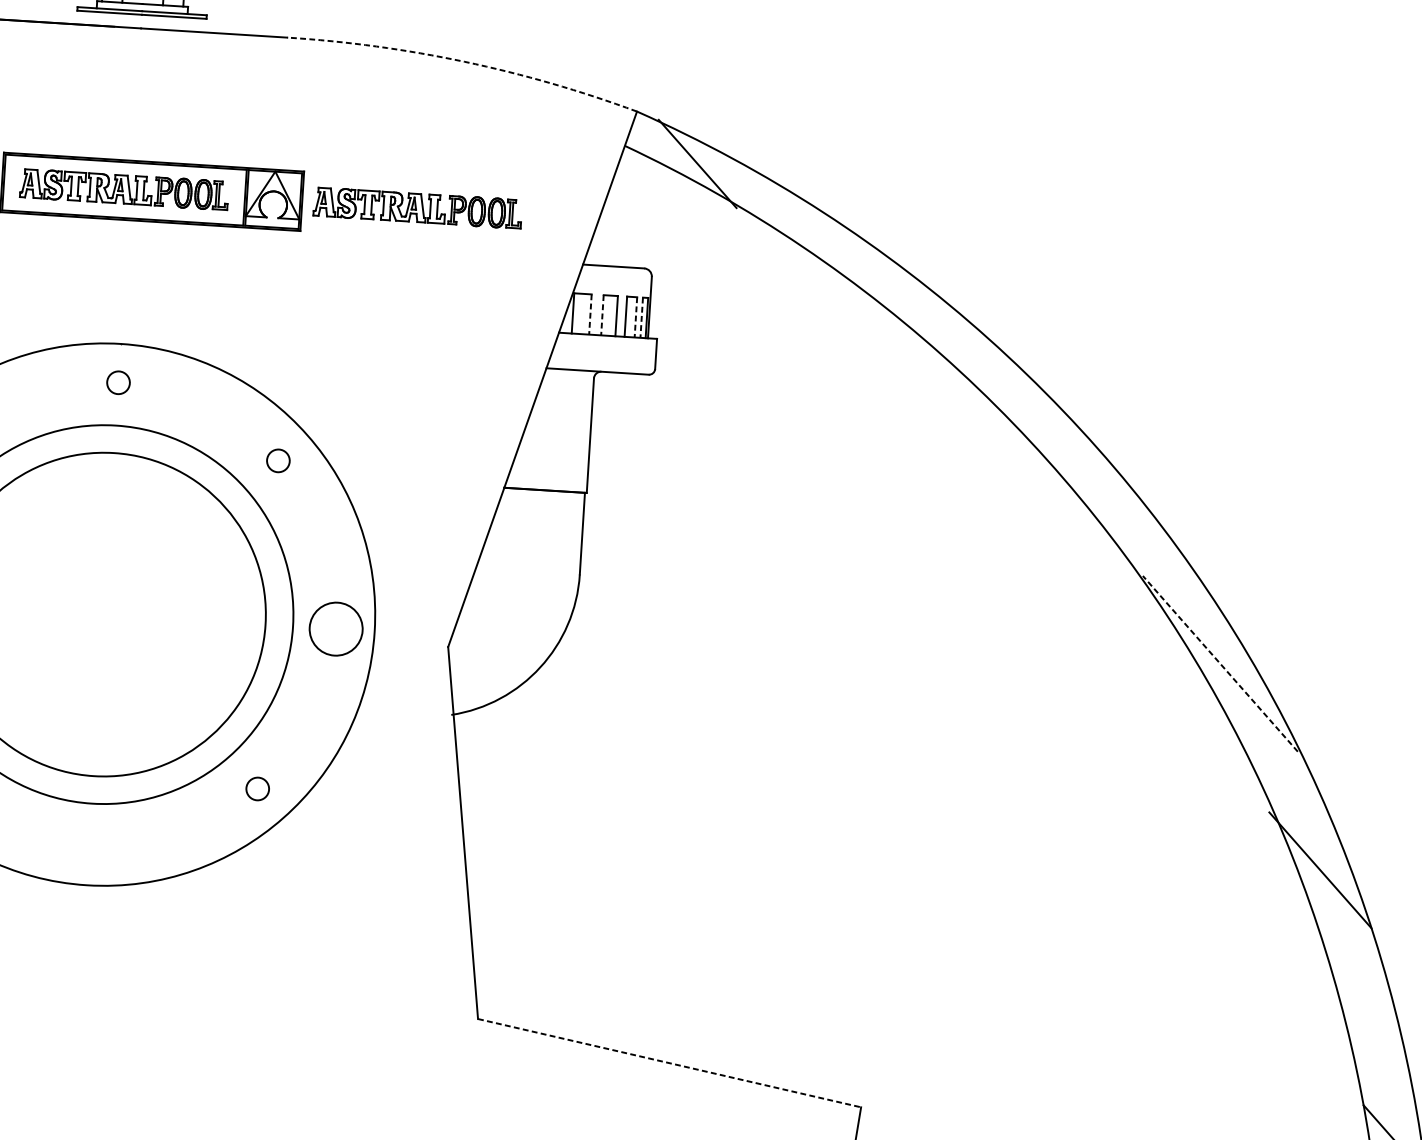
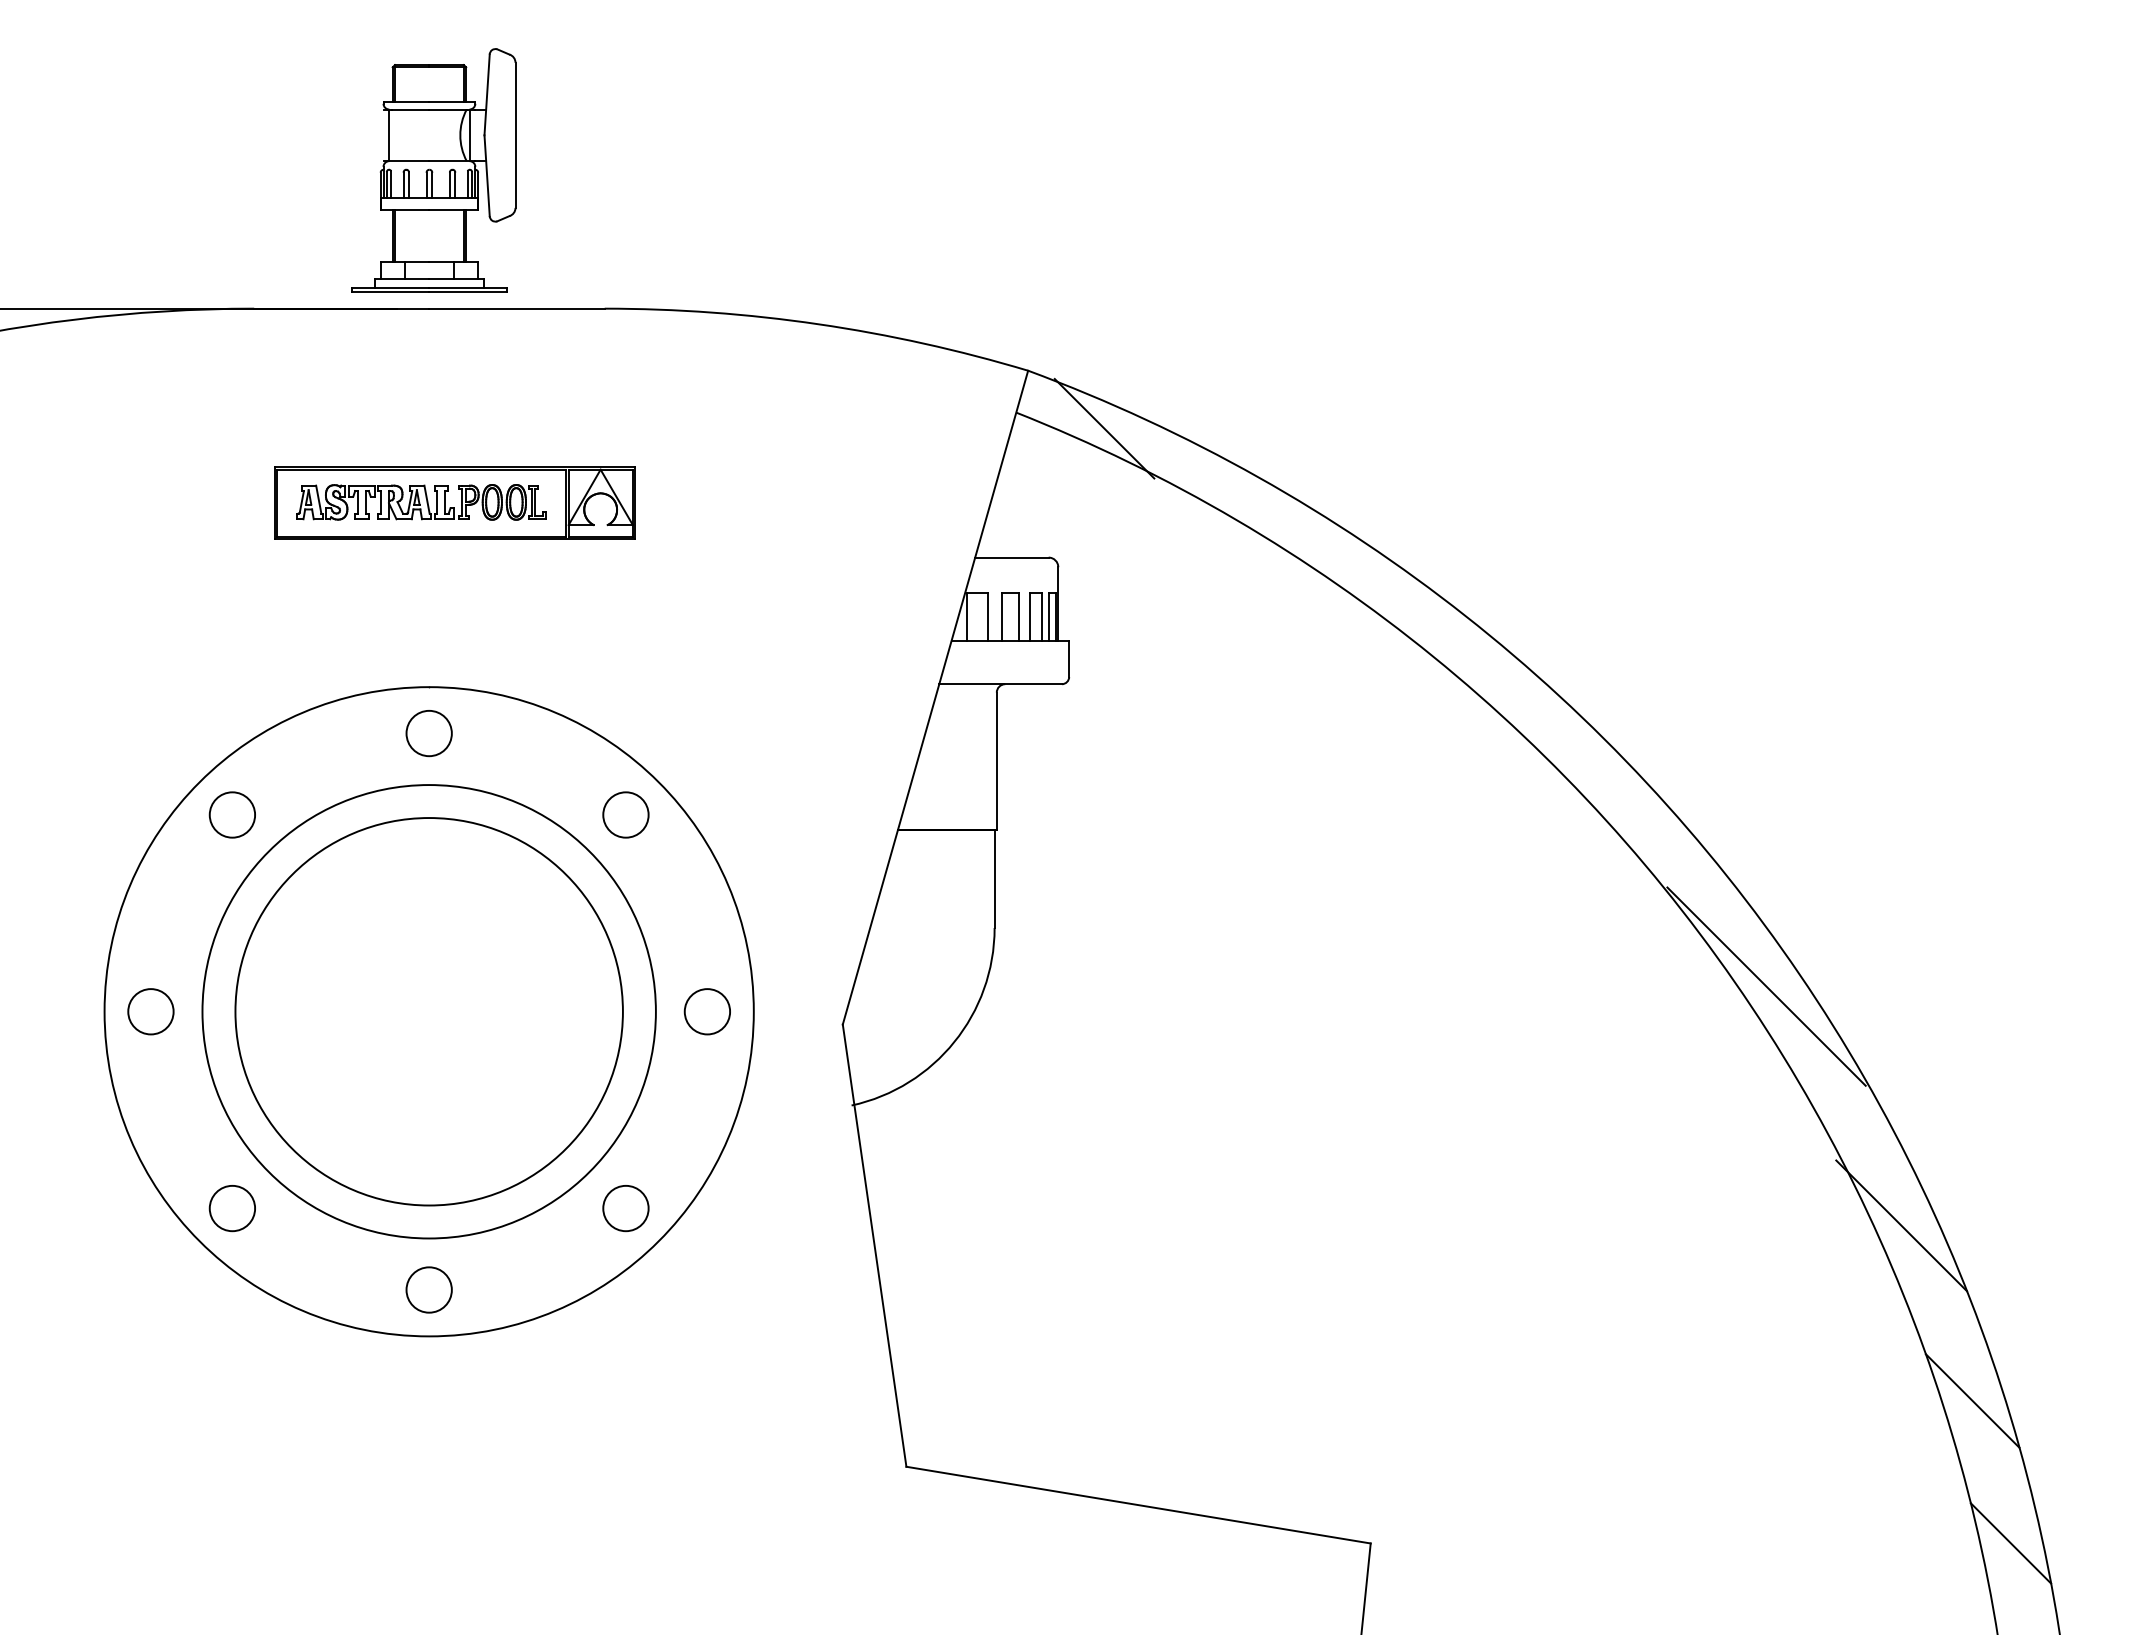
arc: (464, 62) -> (818, 324), dashed -> solid
part: (417, 208) -> (773, 502), removed
line: (590, 315) -> (987, 617), dashed -> solid
line: (602, 315) -> (1002, 617), dashed -> solid
line: (636, 318) -> (1042, 617), dashed -> solid
line: (641, 318) -> (1049, 617), dashed -> solid
circle: (118, 382) -> (428, 733), size x1.67
circle: (278, 460) -> (625, 814), size x1.67
circle: (335, 628) -> (706, 1011), size x0.71
line: (1220, 663) -> (1766, 986), dashed -> solid
circle: (257, 788) -> (625, 1208), size x1.67
circle: (88, 846) -> (428, 1289), added
line: (1370, 1019) -> (1972, 1400), added
line: (670, 1063) -> (1139, 1505), dashed -> solid

